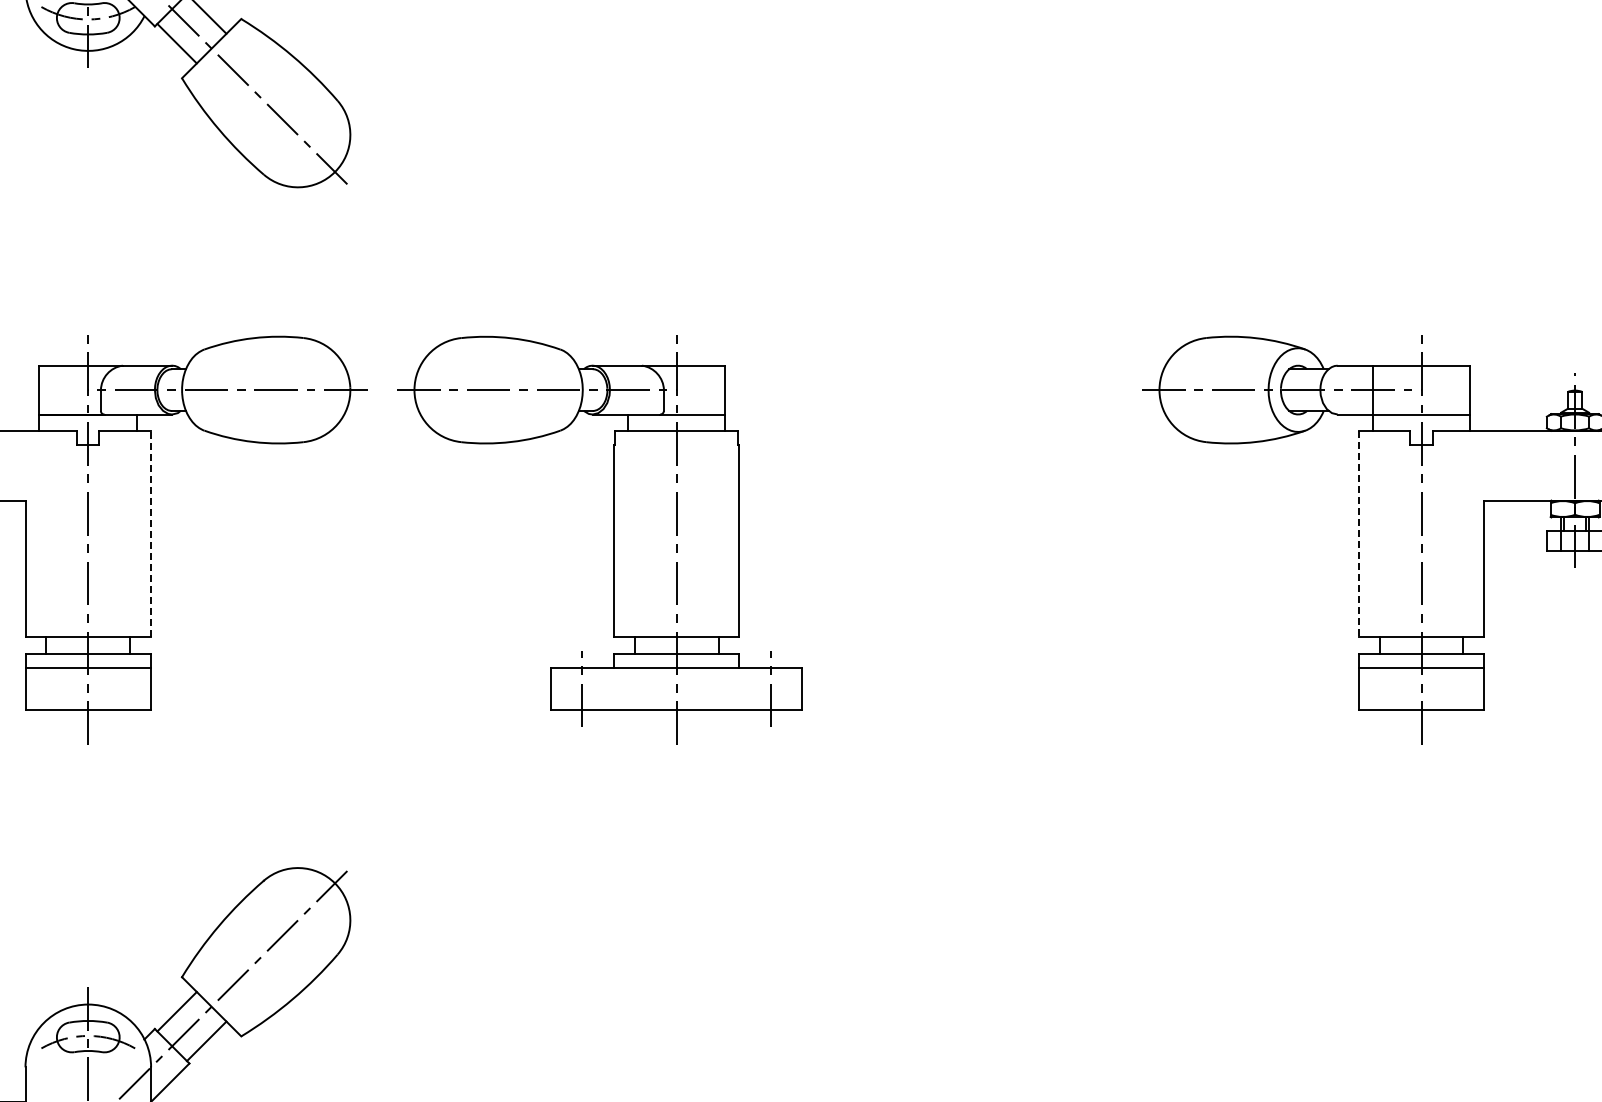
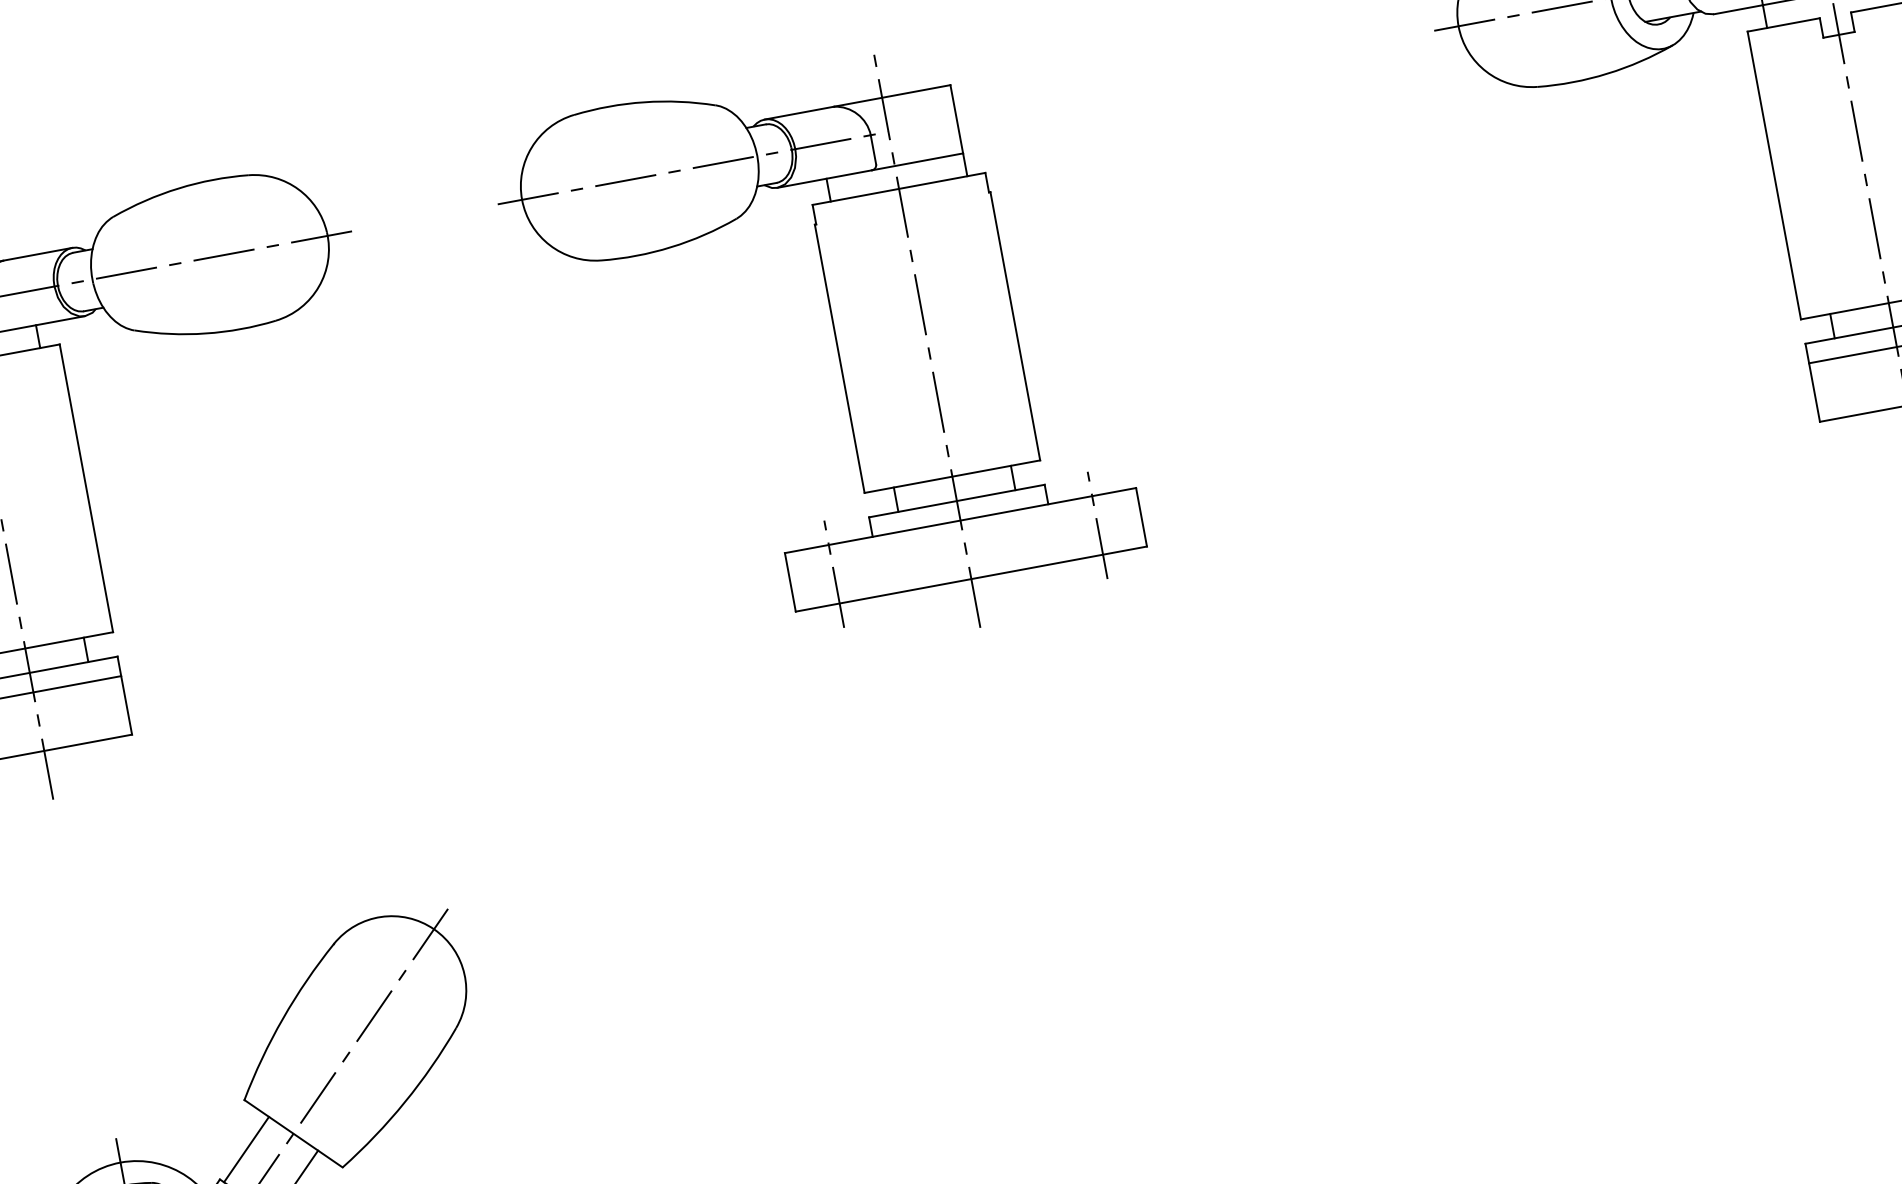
line: (151, 533) -> (86, 487), dashed -> solid
line: (1358, 533) -> (1773, 175), dashed -> solid
part: (613, 539) -> (838, 357), moved

